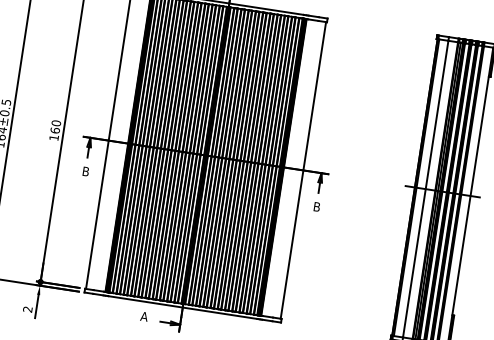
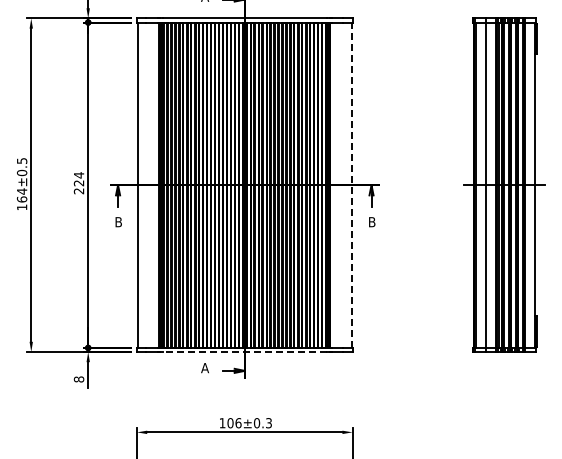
text: (54, 130) -> (78, 183), 160 -> 224
line: (303, 170) -> (351, 185), solid -> dashed
line: (182, 307) -> (244, 352), solid -> dashed
text: (28, 309) -> (79, 379), 2 -> 8

